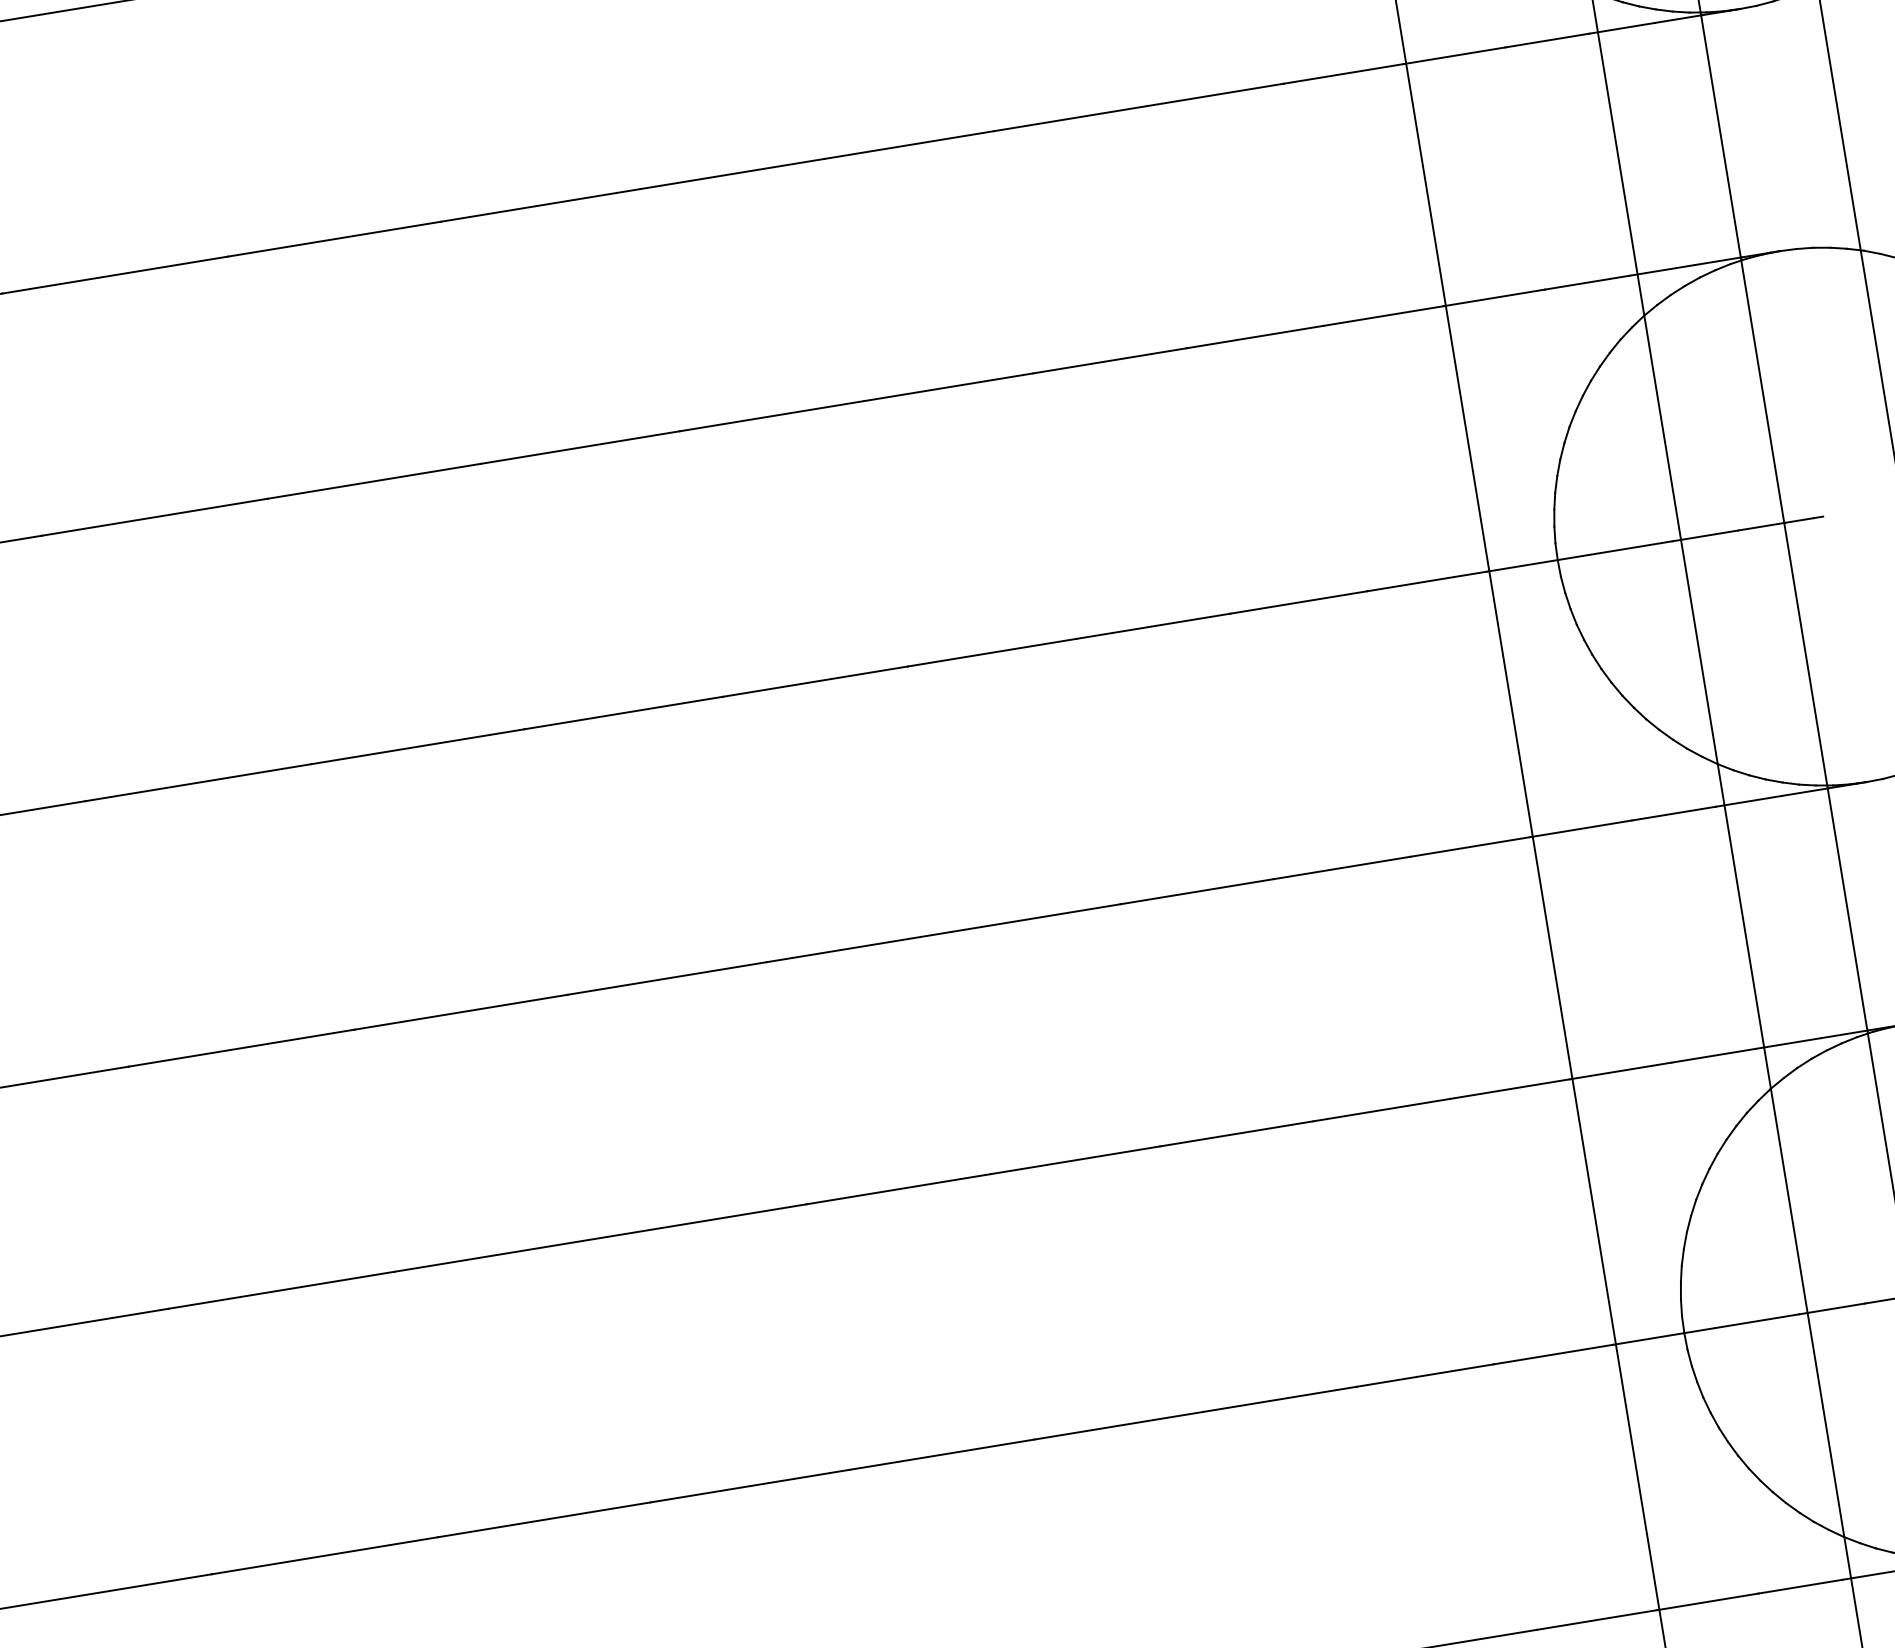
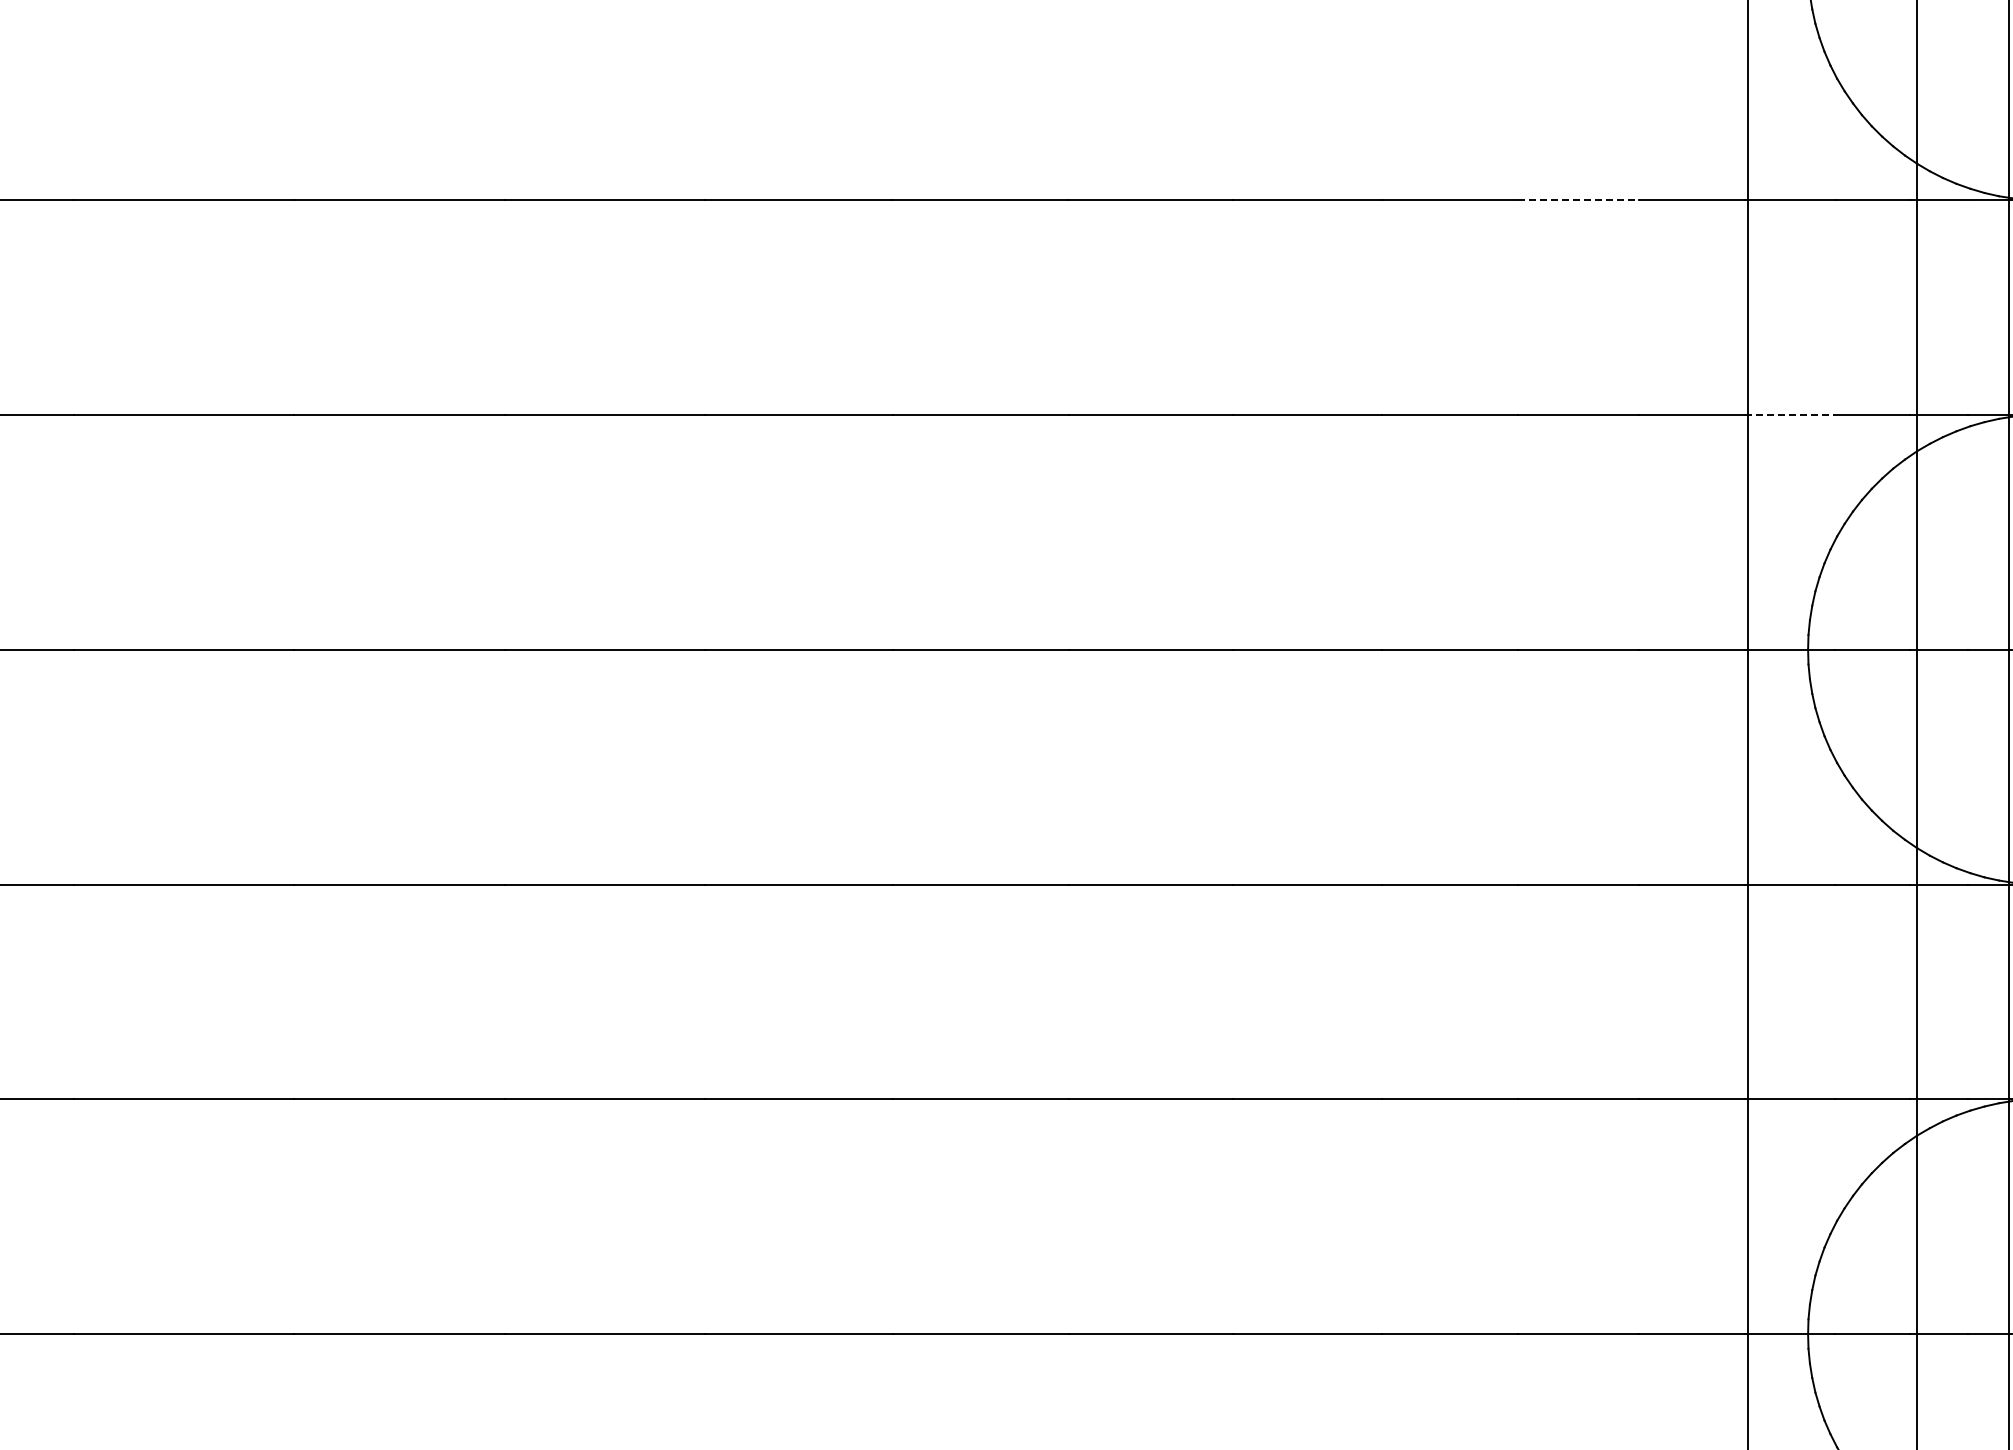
line: (1215, 95) -> (1578, 200), solid -> dashed
line: (1494, 297) -> (1790, 414), solid -> dashed

